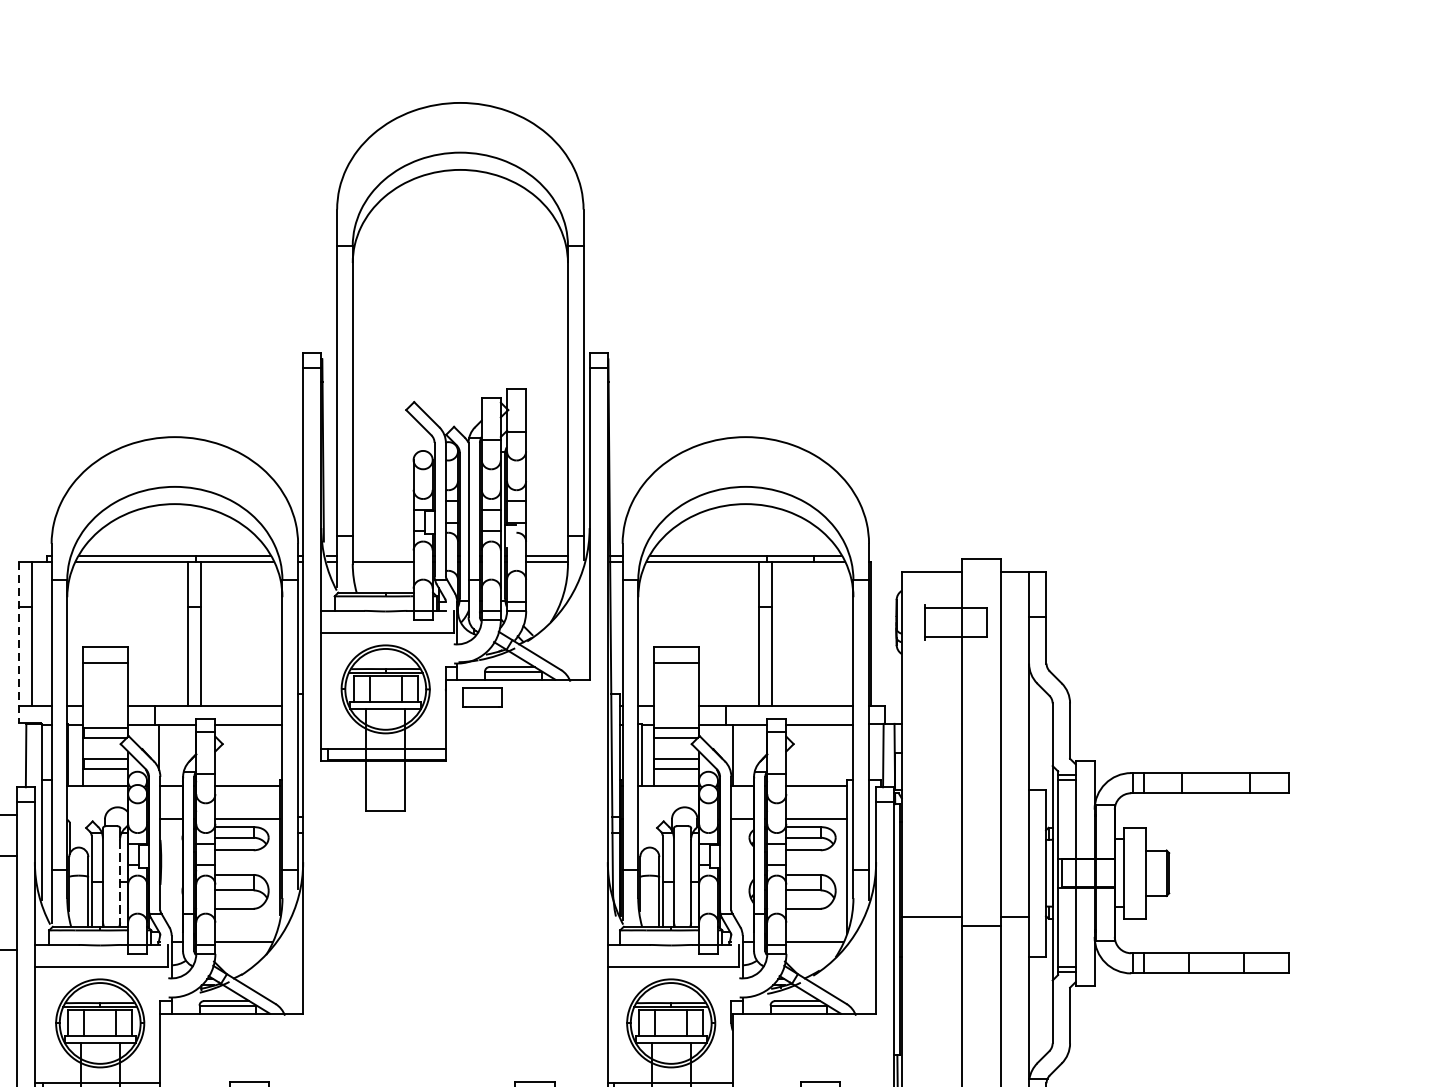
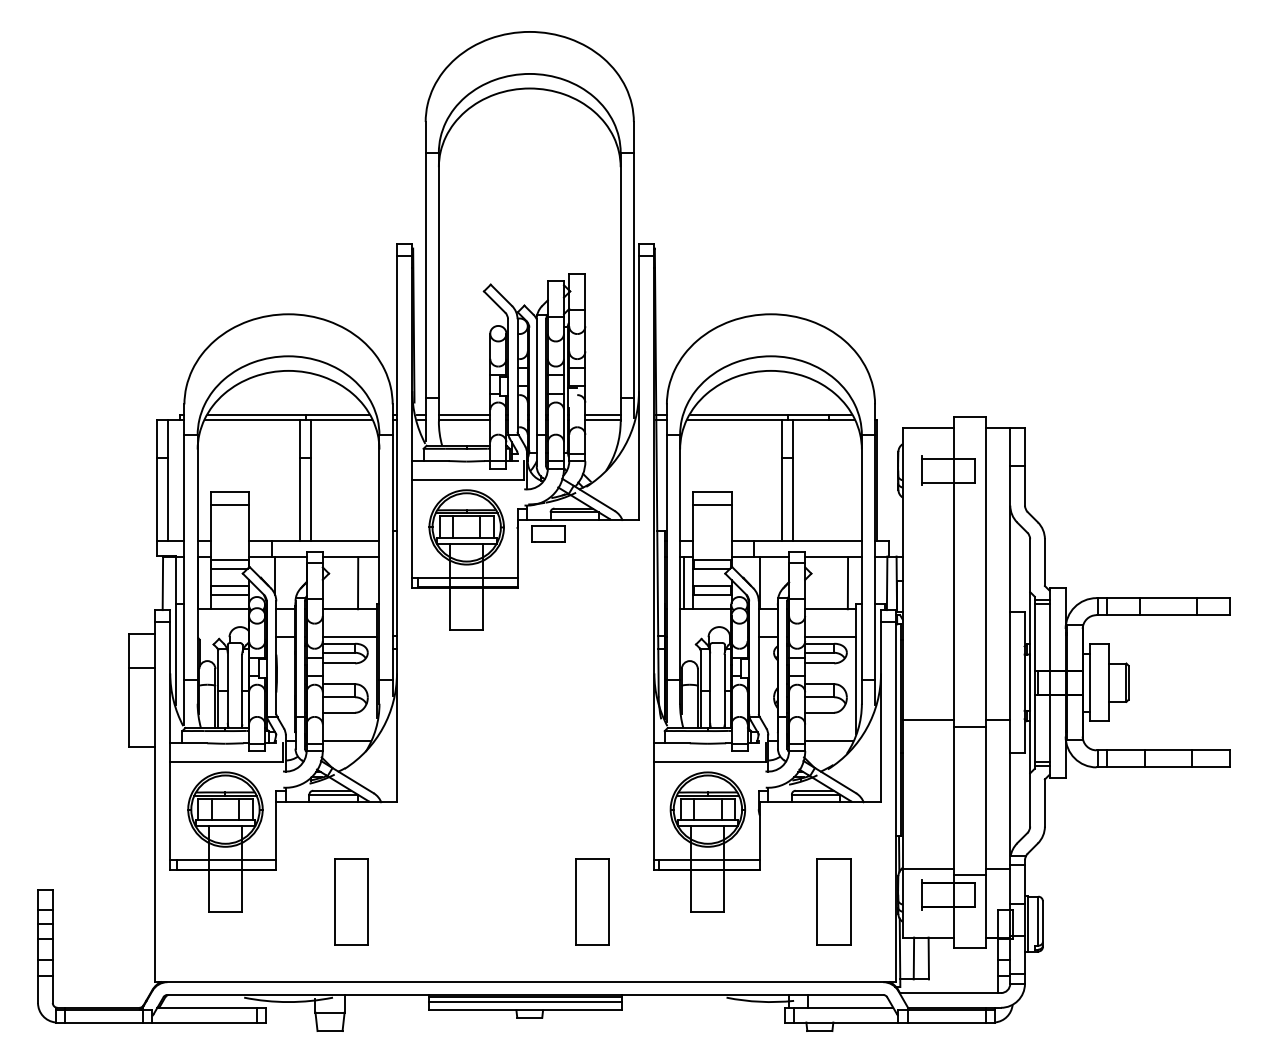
line: (383, 556) -> (464, 415), added
line: (19, 643) -> (157, 488), dashed -> solid
line: (257, 755) -> (358, 583), added
line: (836, 755) -> (847, 583), added
line: (120, 883) -> (242, 691), dashed -> solid

